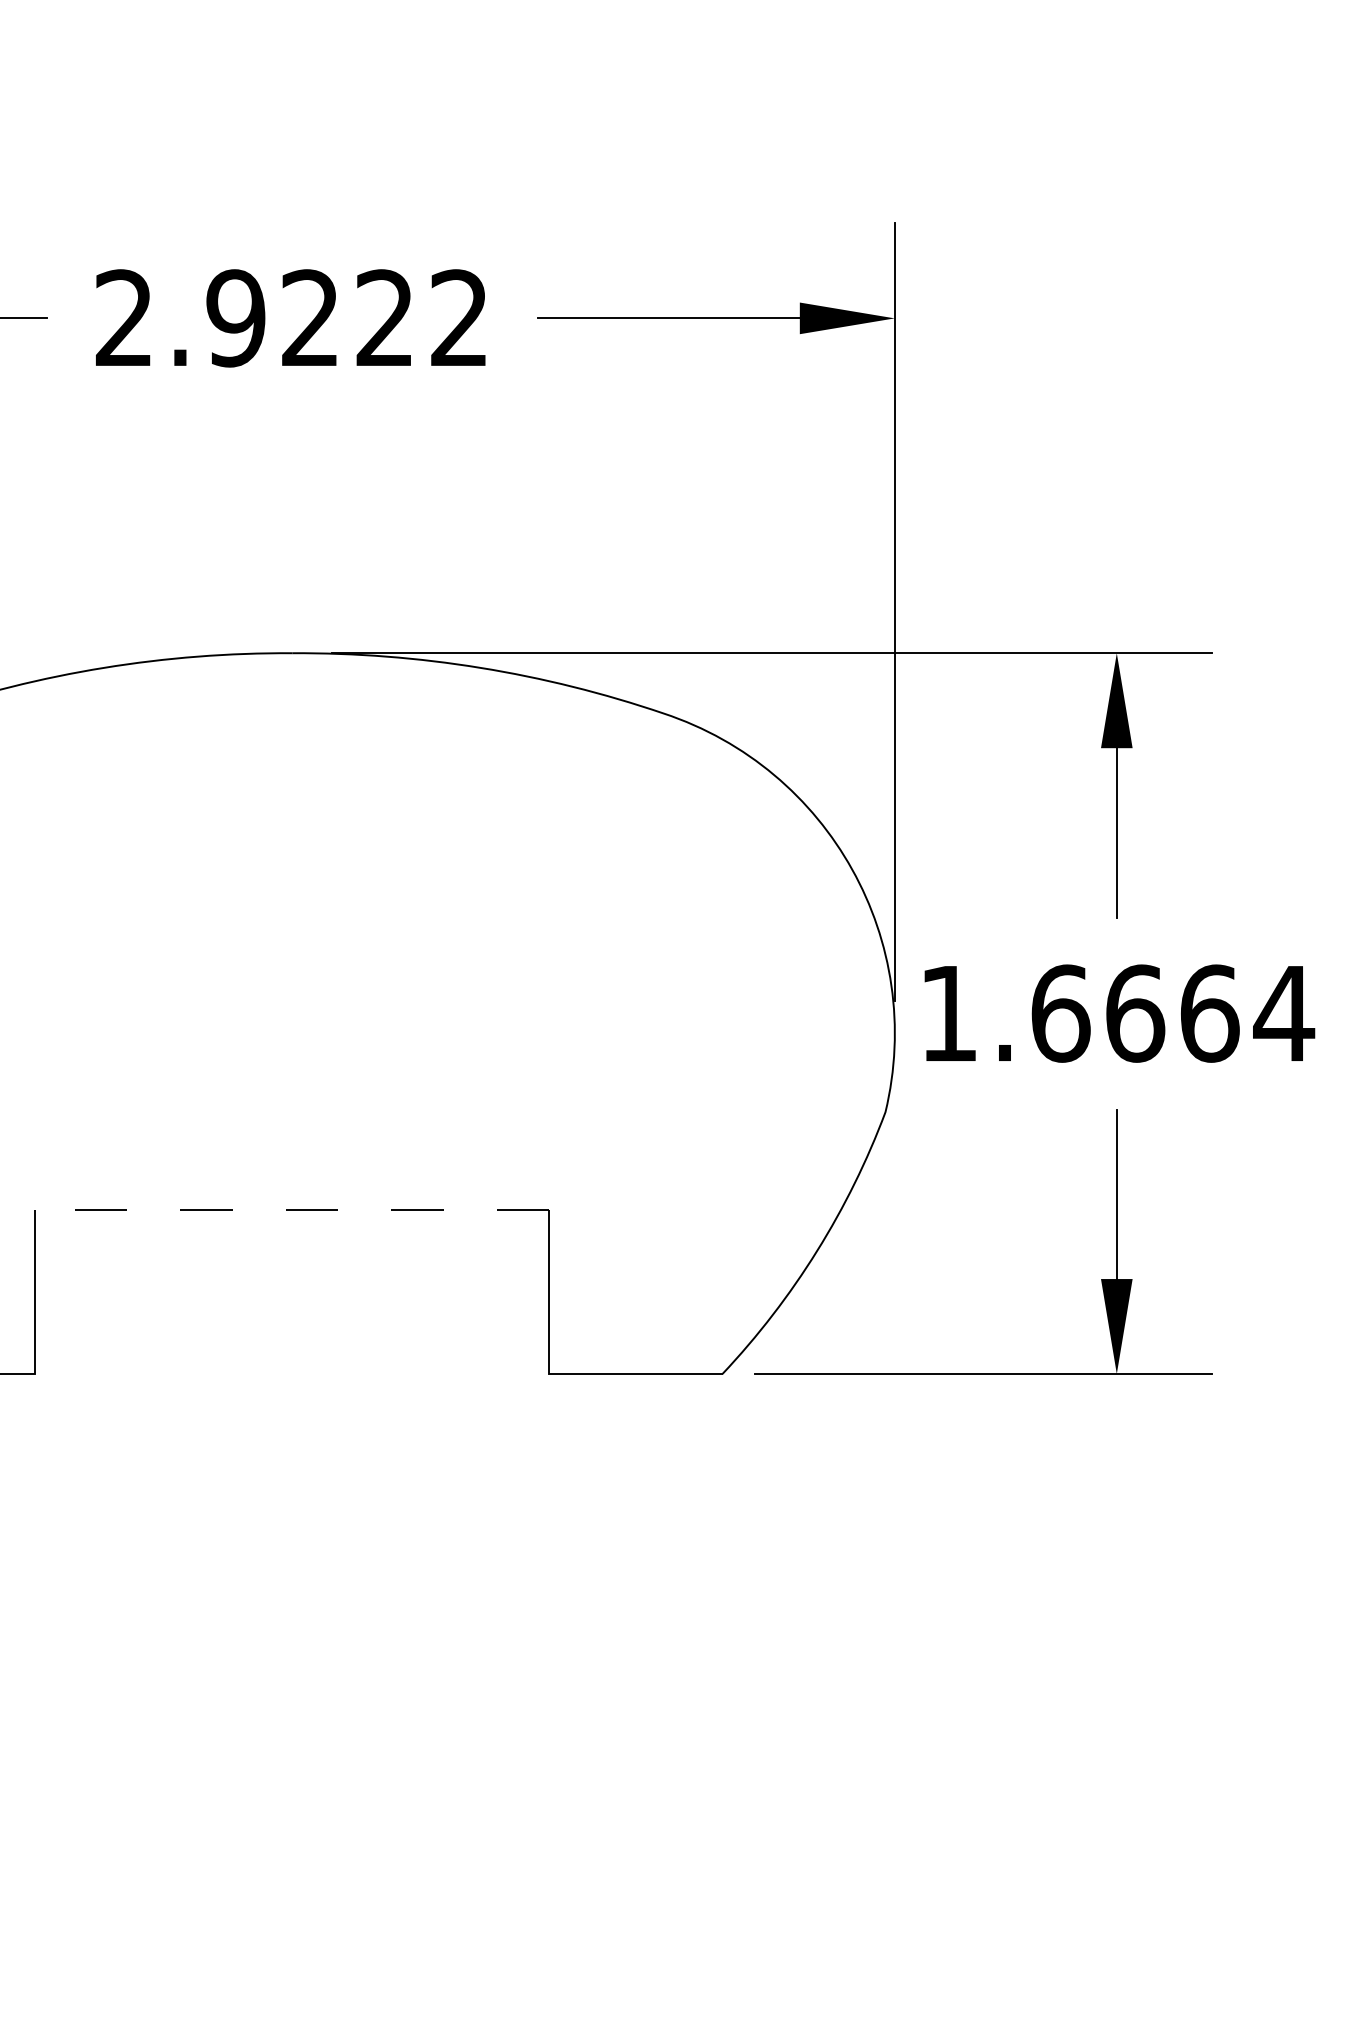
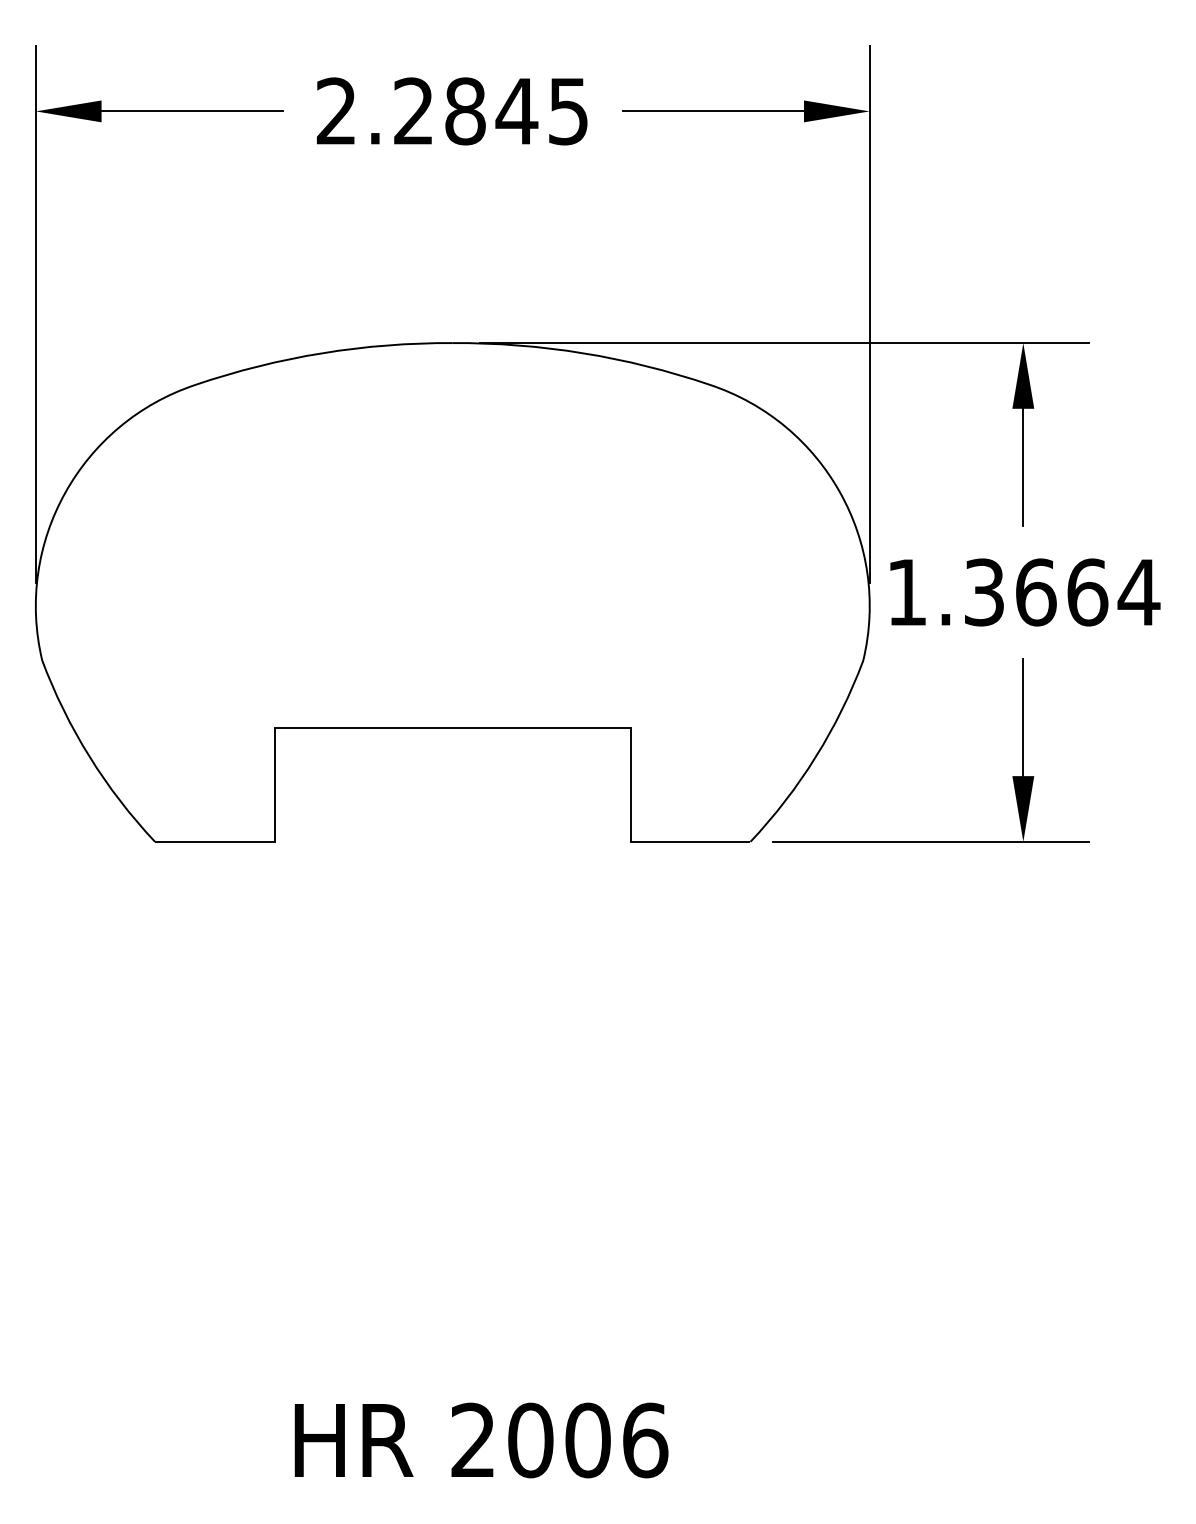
text: (346, 318) -> (490, 111), 2.9222 -> 2.2845
text: (1060, 1013) -> (984, 592), 1.6664 -> 1.3664
line: (291, 1210) -> (452, 728), dashed -> solid

